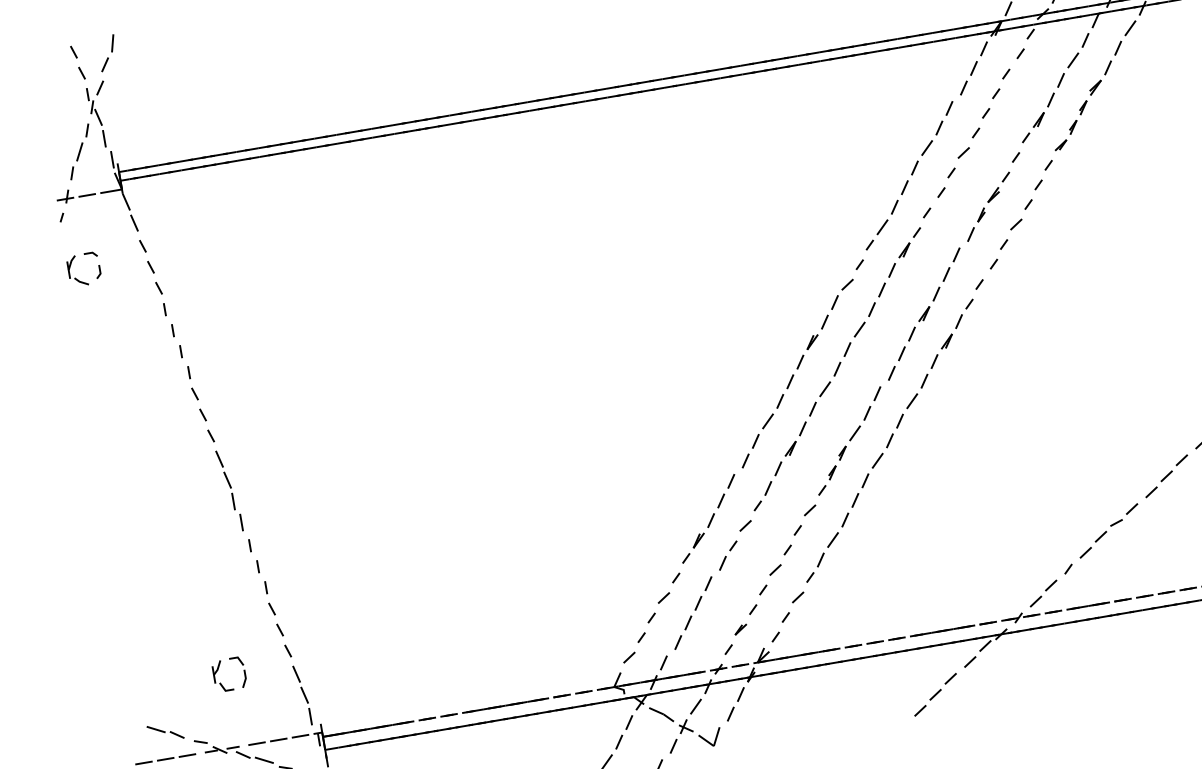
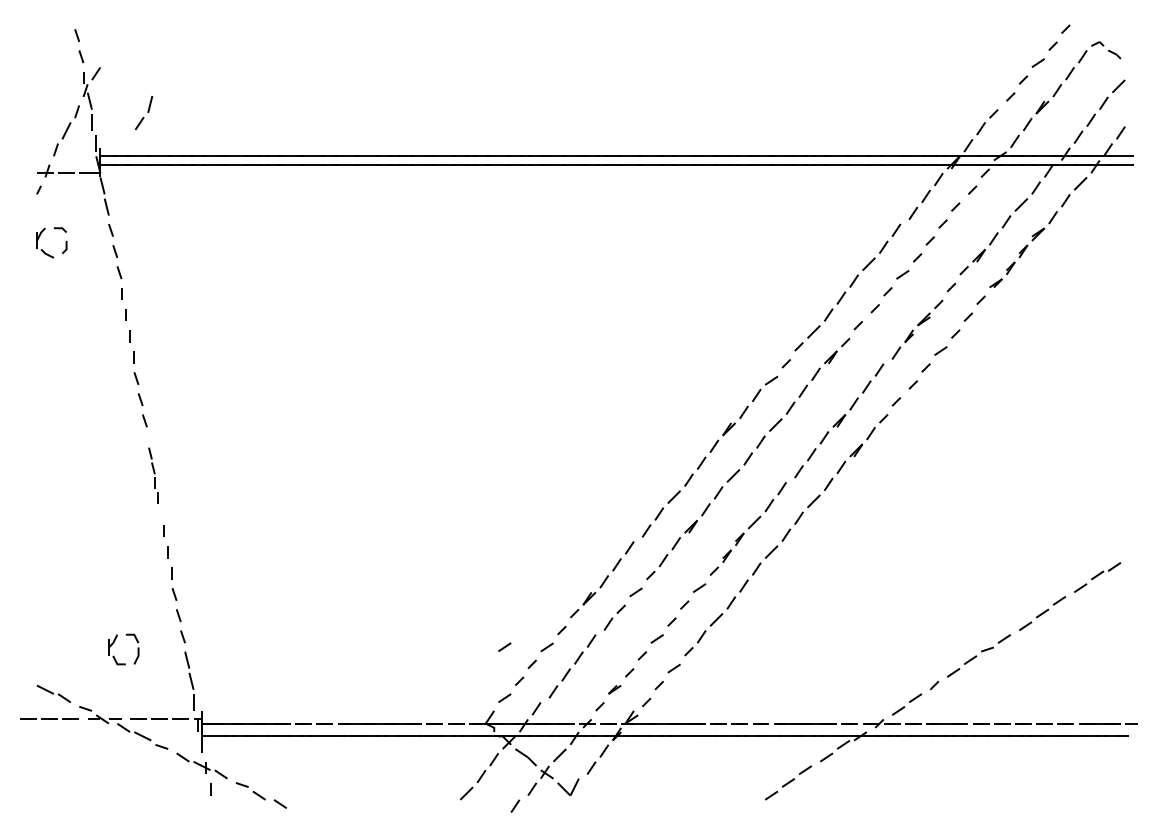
part: (108, 53) -> (144, 113), moved
part: (229, 490) -> (153, 475), size x0.7
line: (620, 604) -> (504, 646), added

